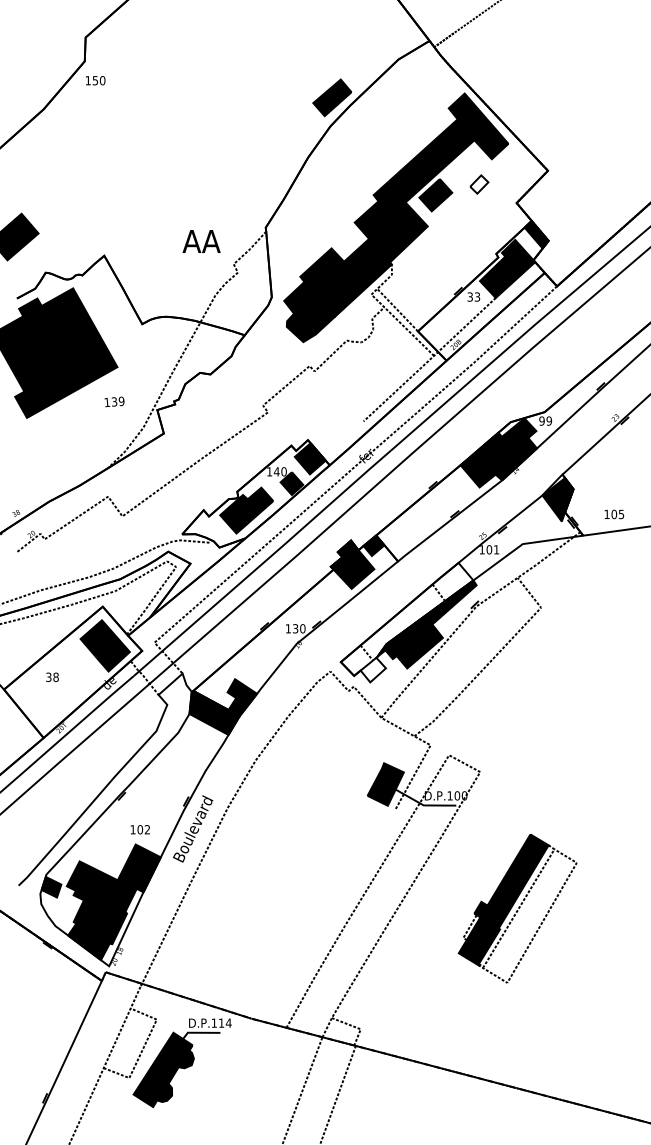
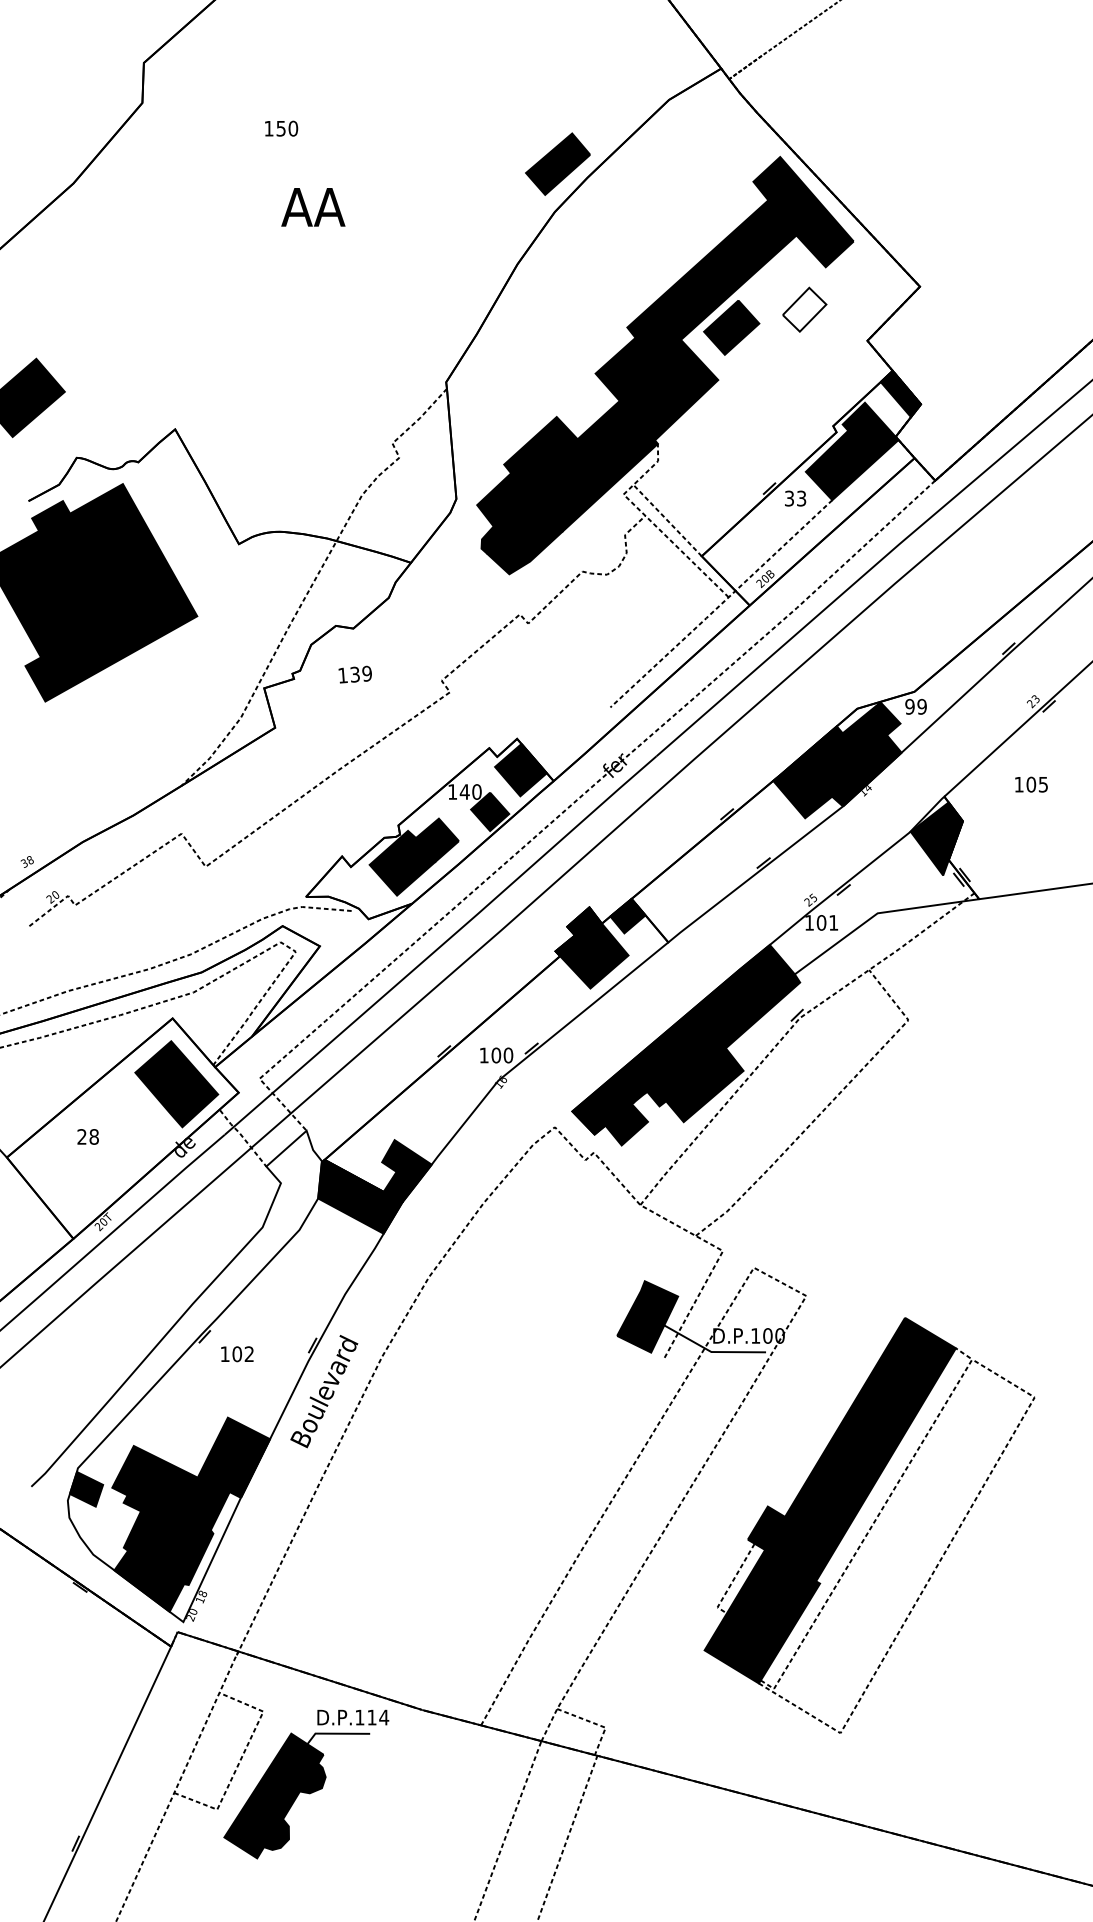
text: (95, 80) -> (281, 128), moved
part: (479, 184) -> (805, 309), size x1.43
text: (201, 241) -> (313, 207), moved
text: (114, 401) -> (355, 673), moved
text: (614, 514) -> (1031, 784), moved
fill: (406, 622) -> (682, 1044), added
text: (295, 628) -> (496, 1055), 130 -> 100
text: (48, 677) -> (81, 1137), 38 -> 28
text: (139, 829) -> (235, 1353), moved
part: (517, 908) -> (868, 1525), size x1.67

